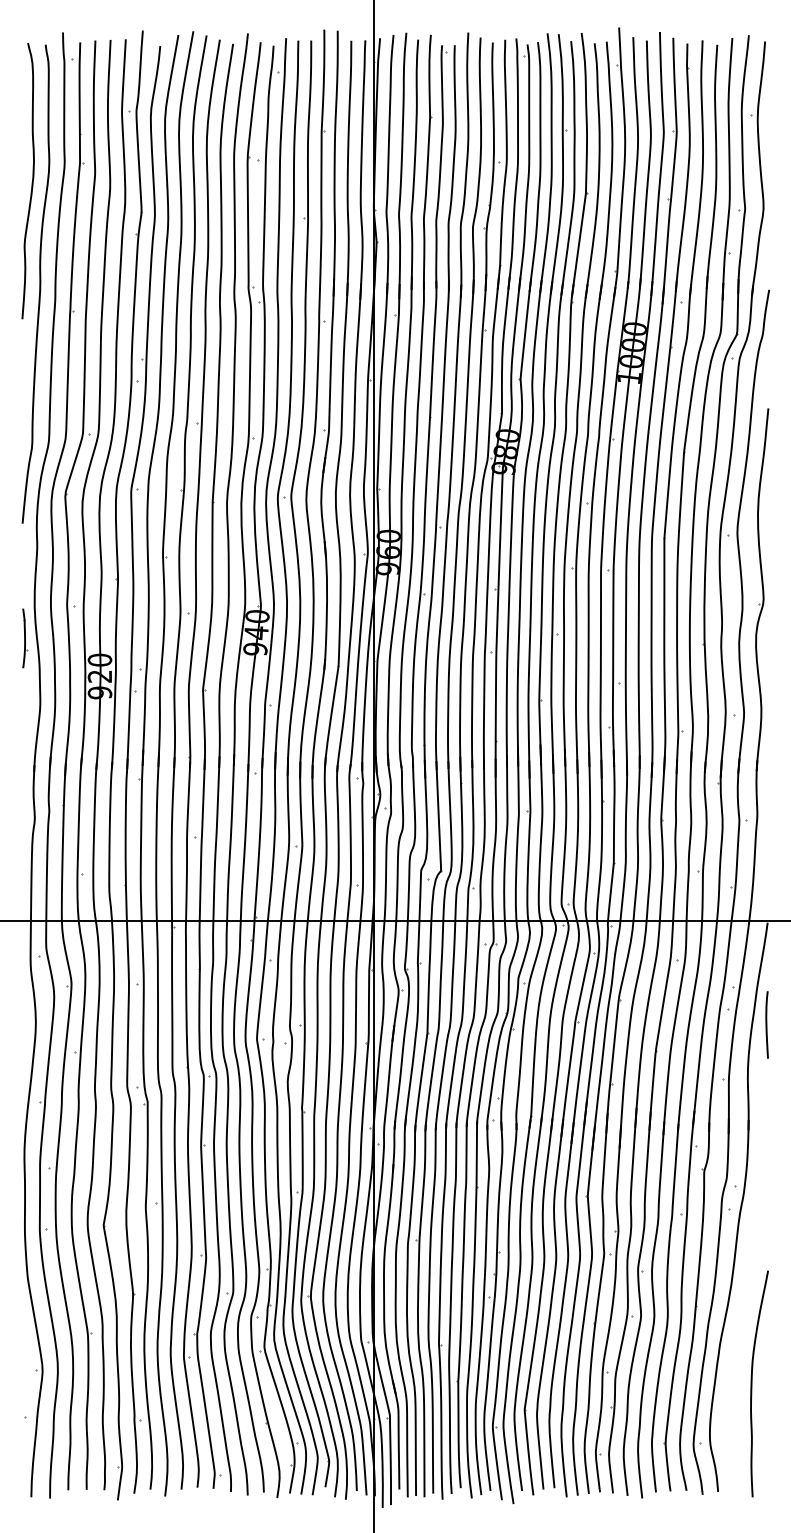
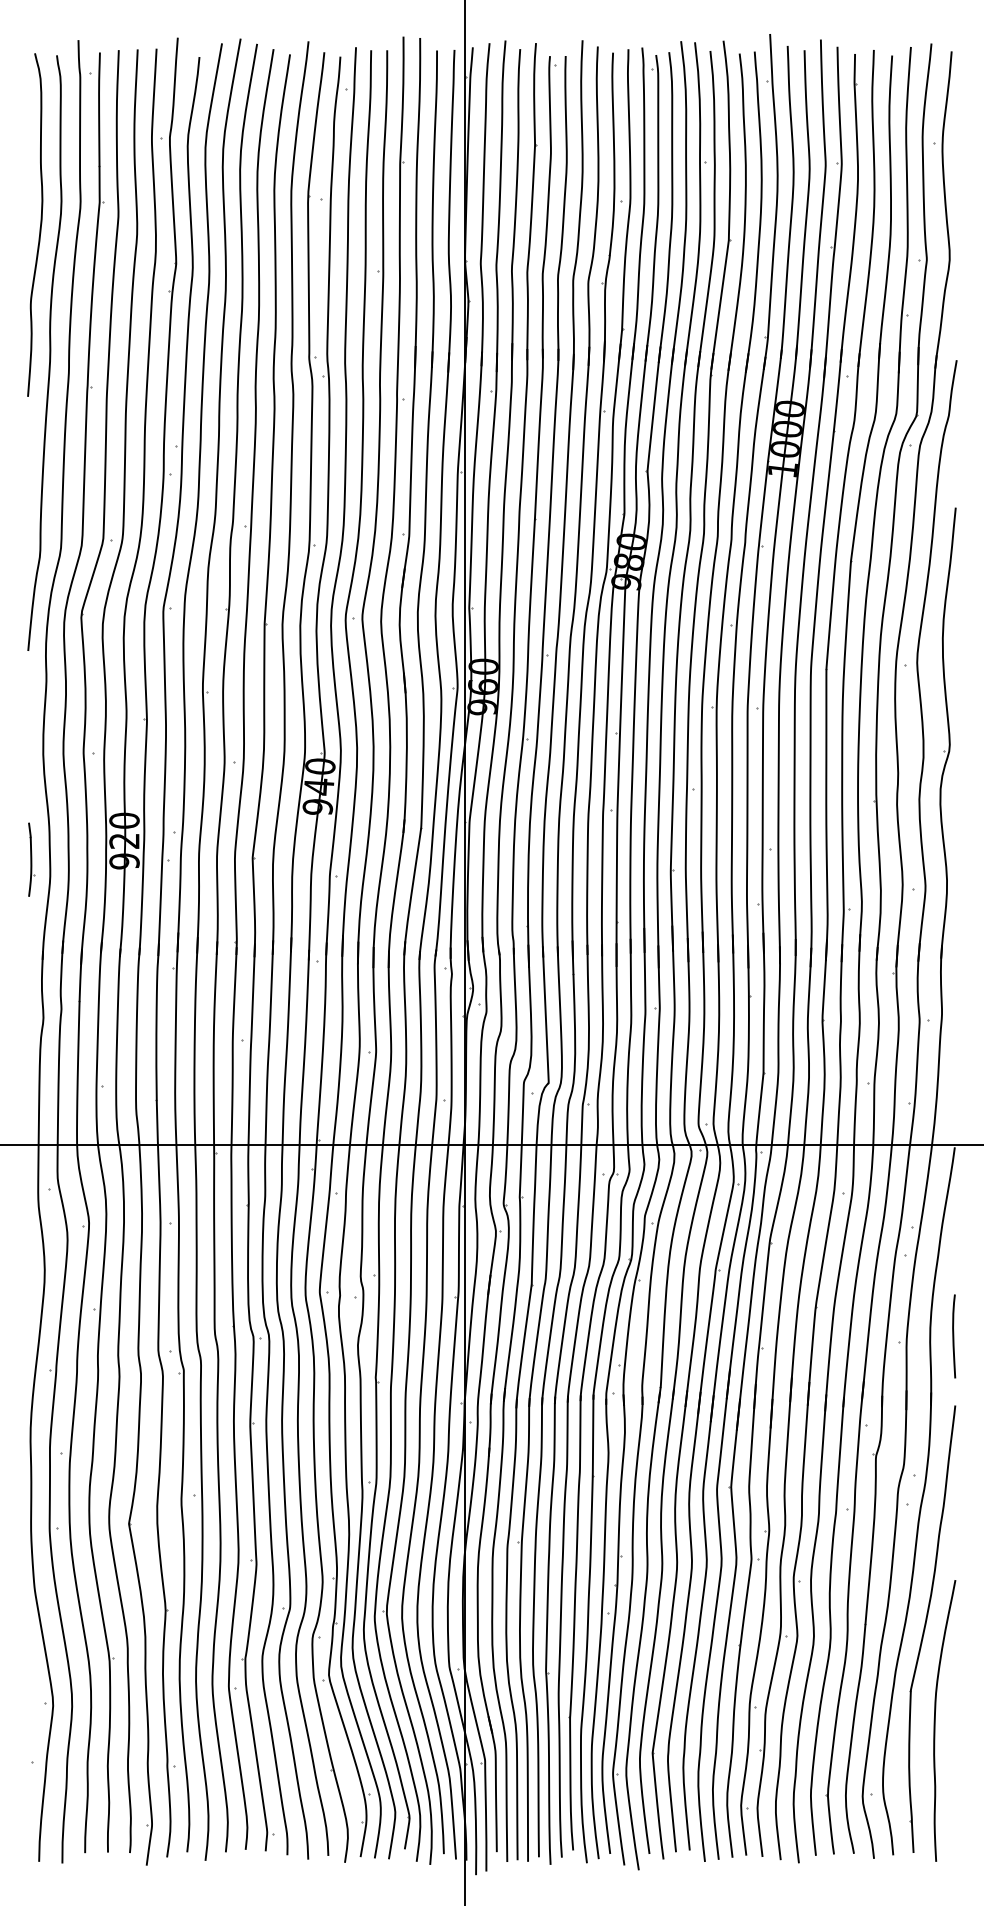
part: (25, 638) -> (31, 859), moved
curve: (767, 1025) -> (954, 1336), moved
part: (744, 1307) -> (926, 1625), added

